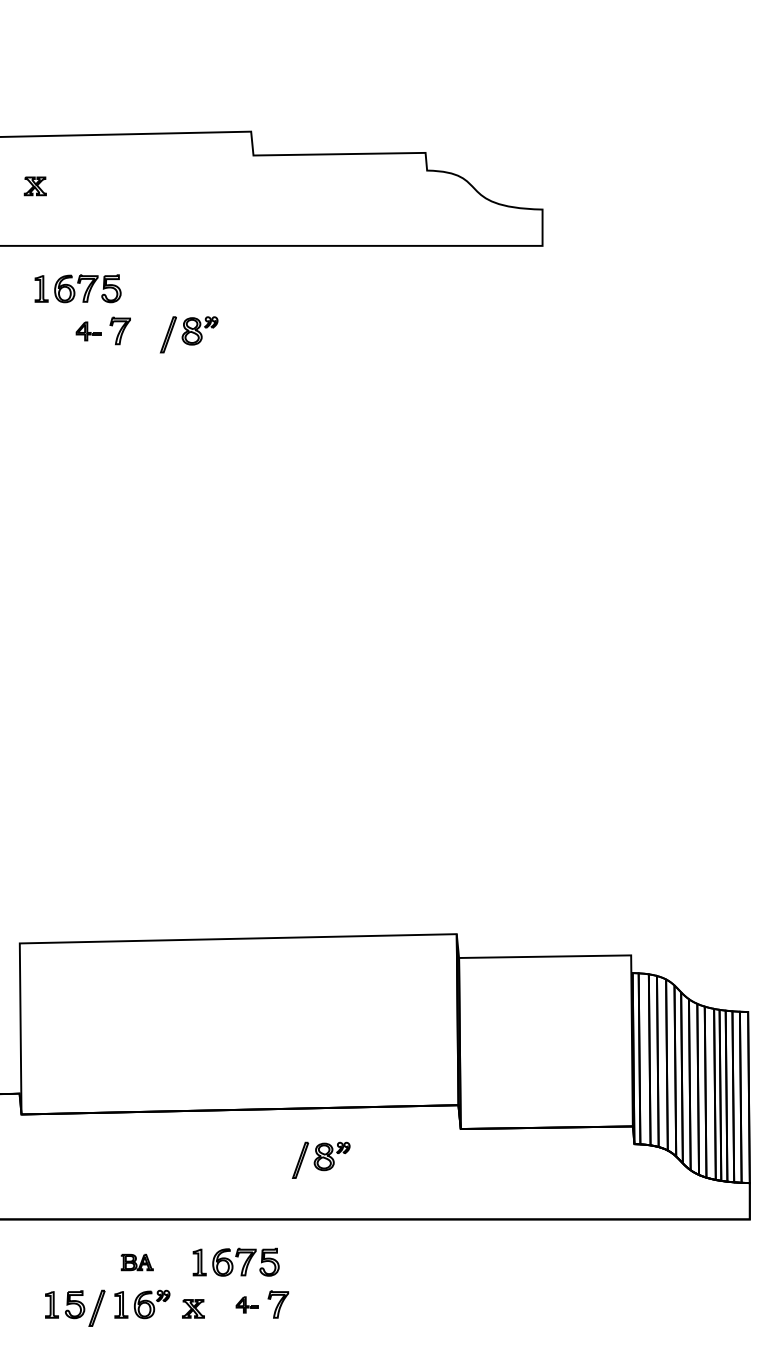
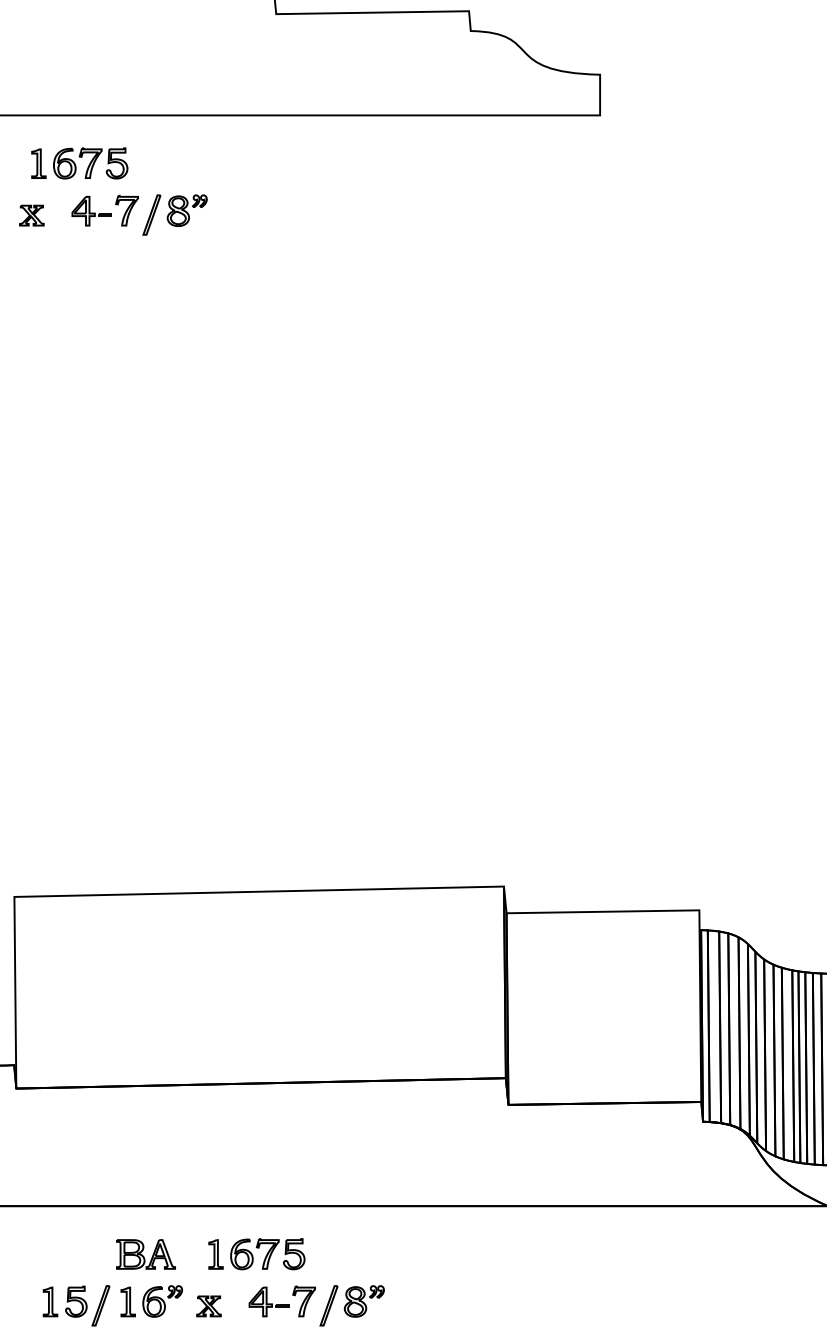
part: (34, 186) -> (30, 215), moved
part: (88, 331) -> (91, 211), size x1.43
part: (188, 334) -> (174, 214), moved
part: (321, 1159) -> (352, 1304), moved
part: (137, 1262) -> (146, 1254), size x1.67
part: (246, 1304) -> (268, 1301), size x1.67

